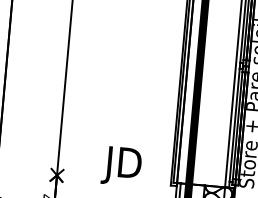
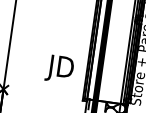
text: (120, 164) -> (58, 67), moved

